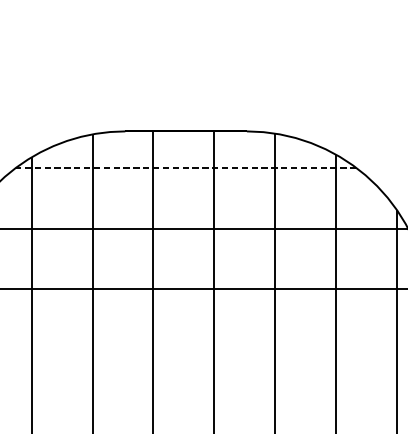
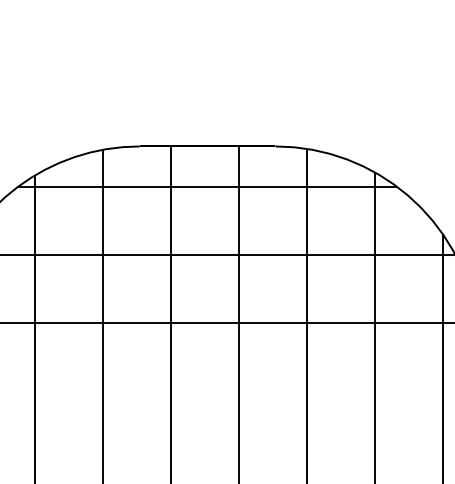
line: (186, 168) -> (207, 187), dashed -> solid

